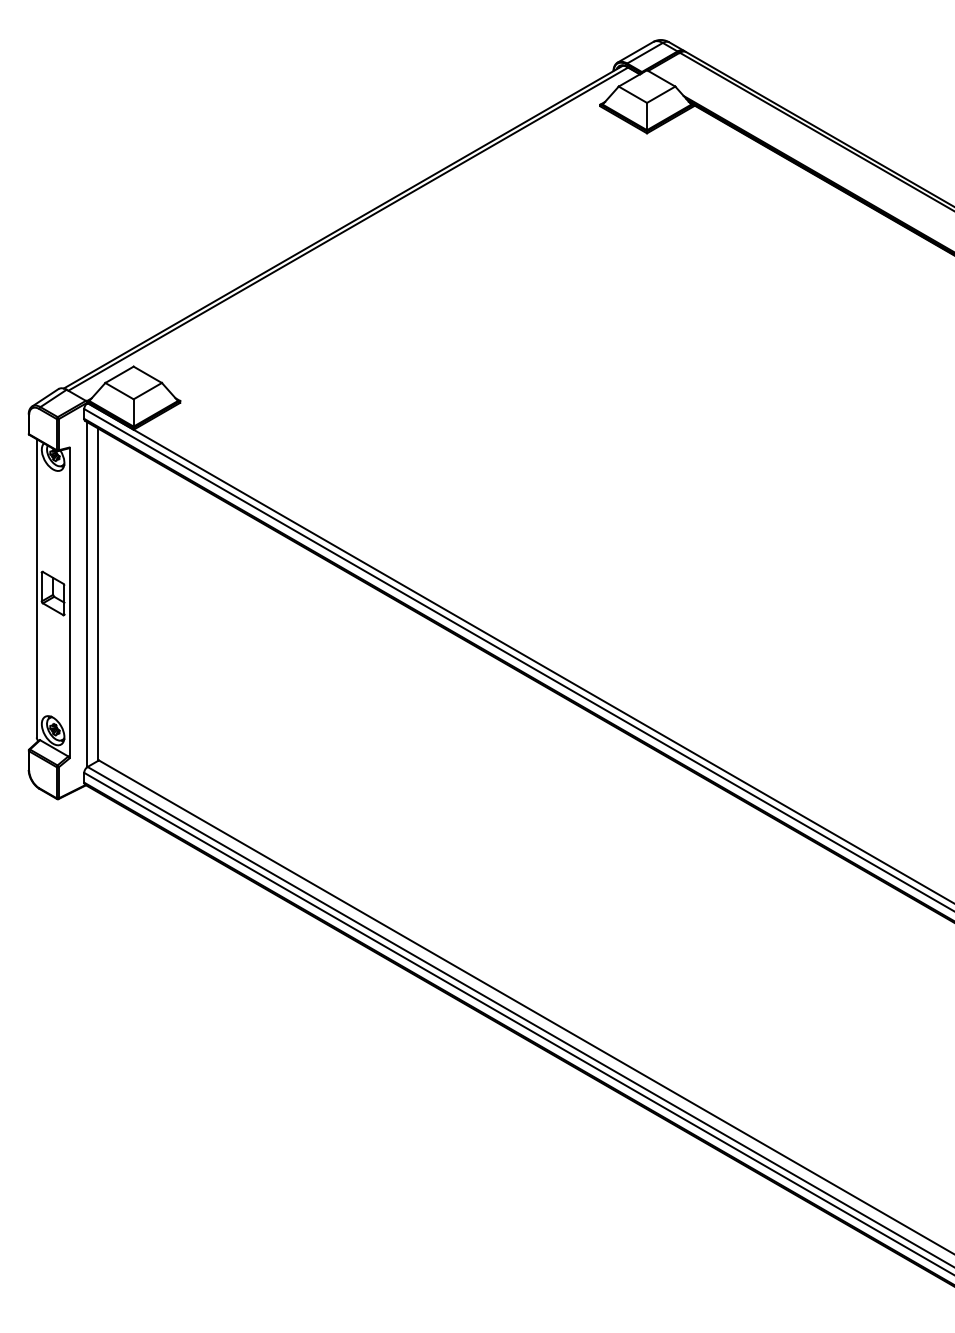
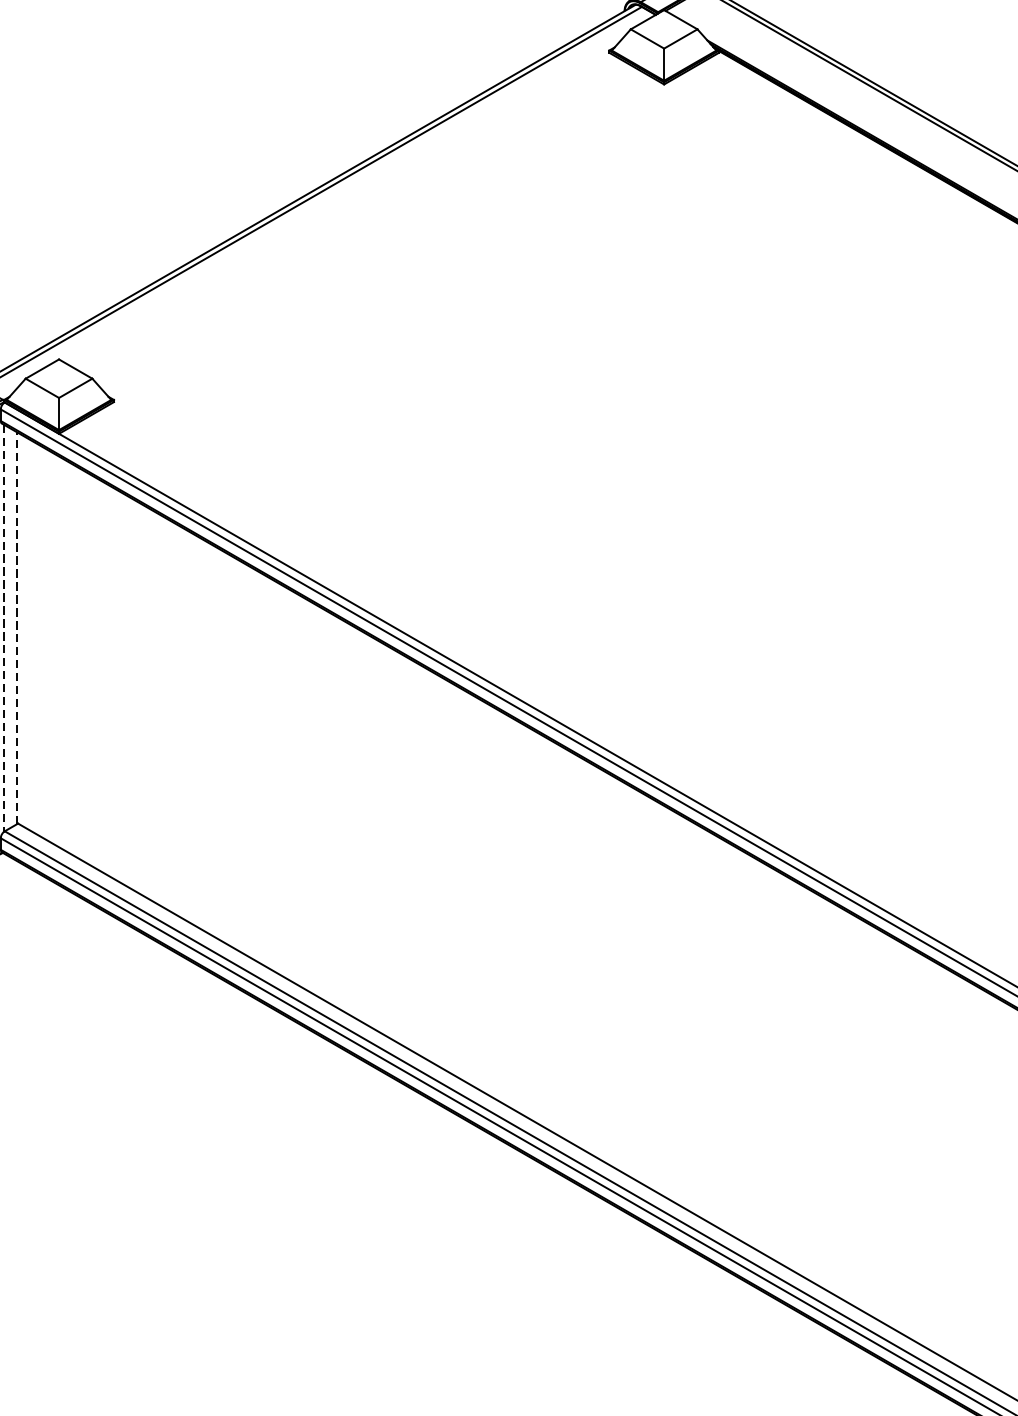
line: (87, 594) -> (4, 628), solid -> dashed
line: (98, 594) -> (17, 628), solid -> dashed

